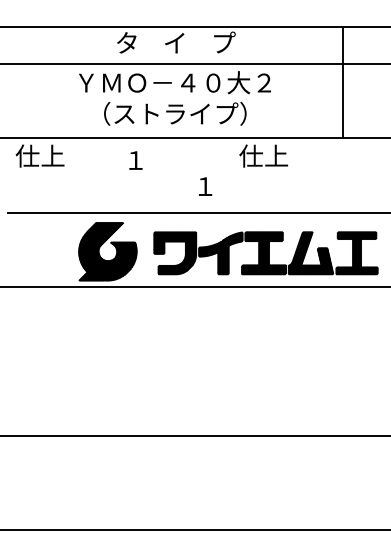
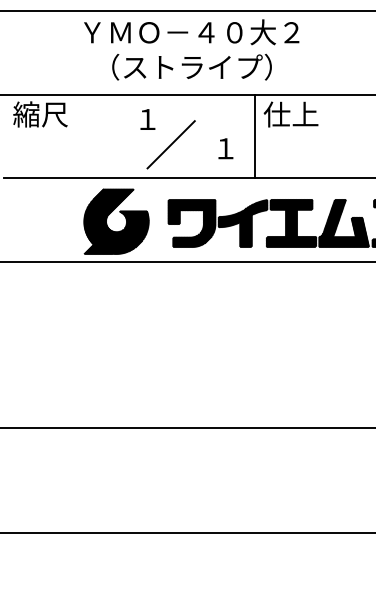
text: (39, 155) -> (39, 113), 仕上 -> 縮尺
line: (231, 175) -> (254, 136), added
line: (156, 182) -> (170, 144), added

